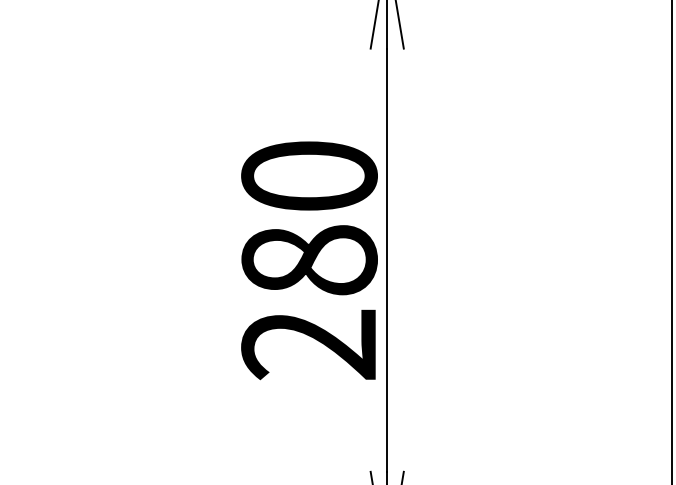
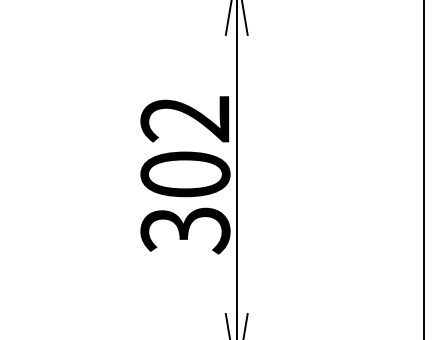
text: (309, 261) -> (185, 175), 280 -> 302

